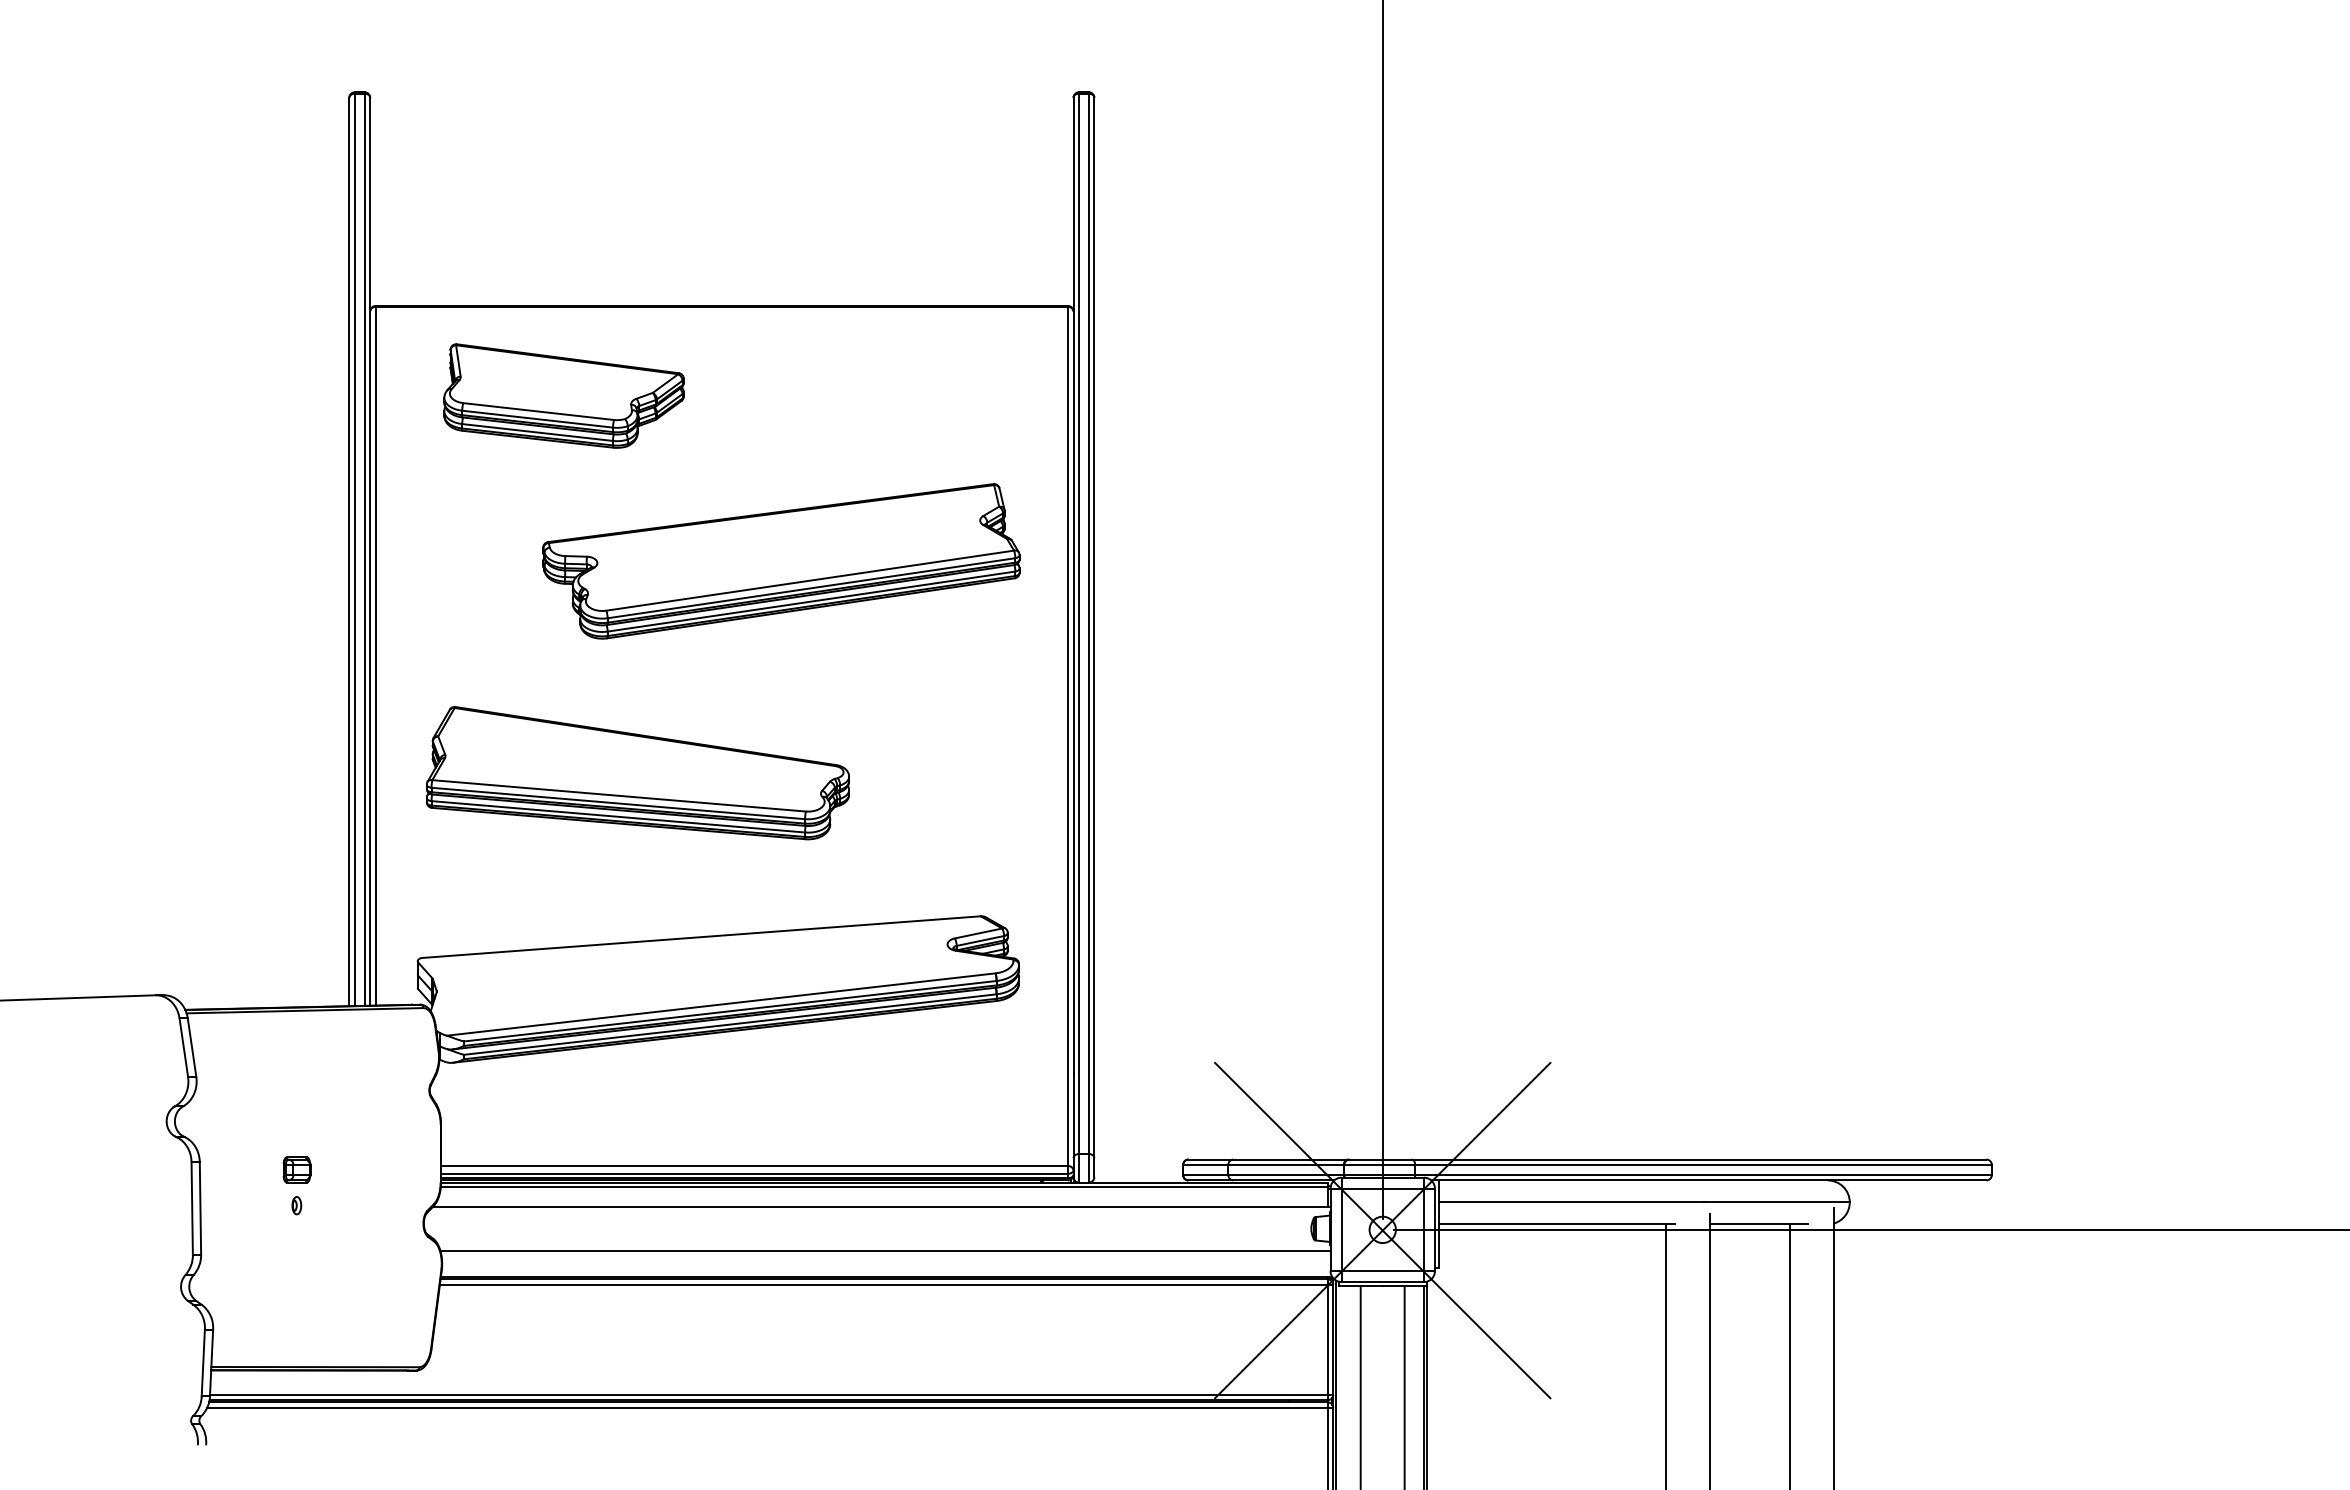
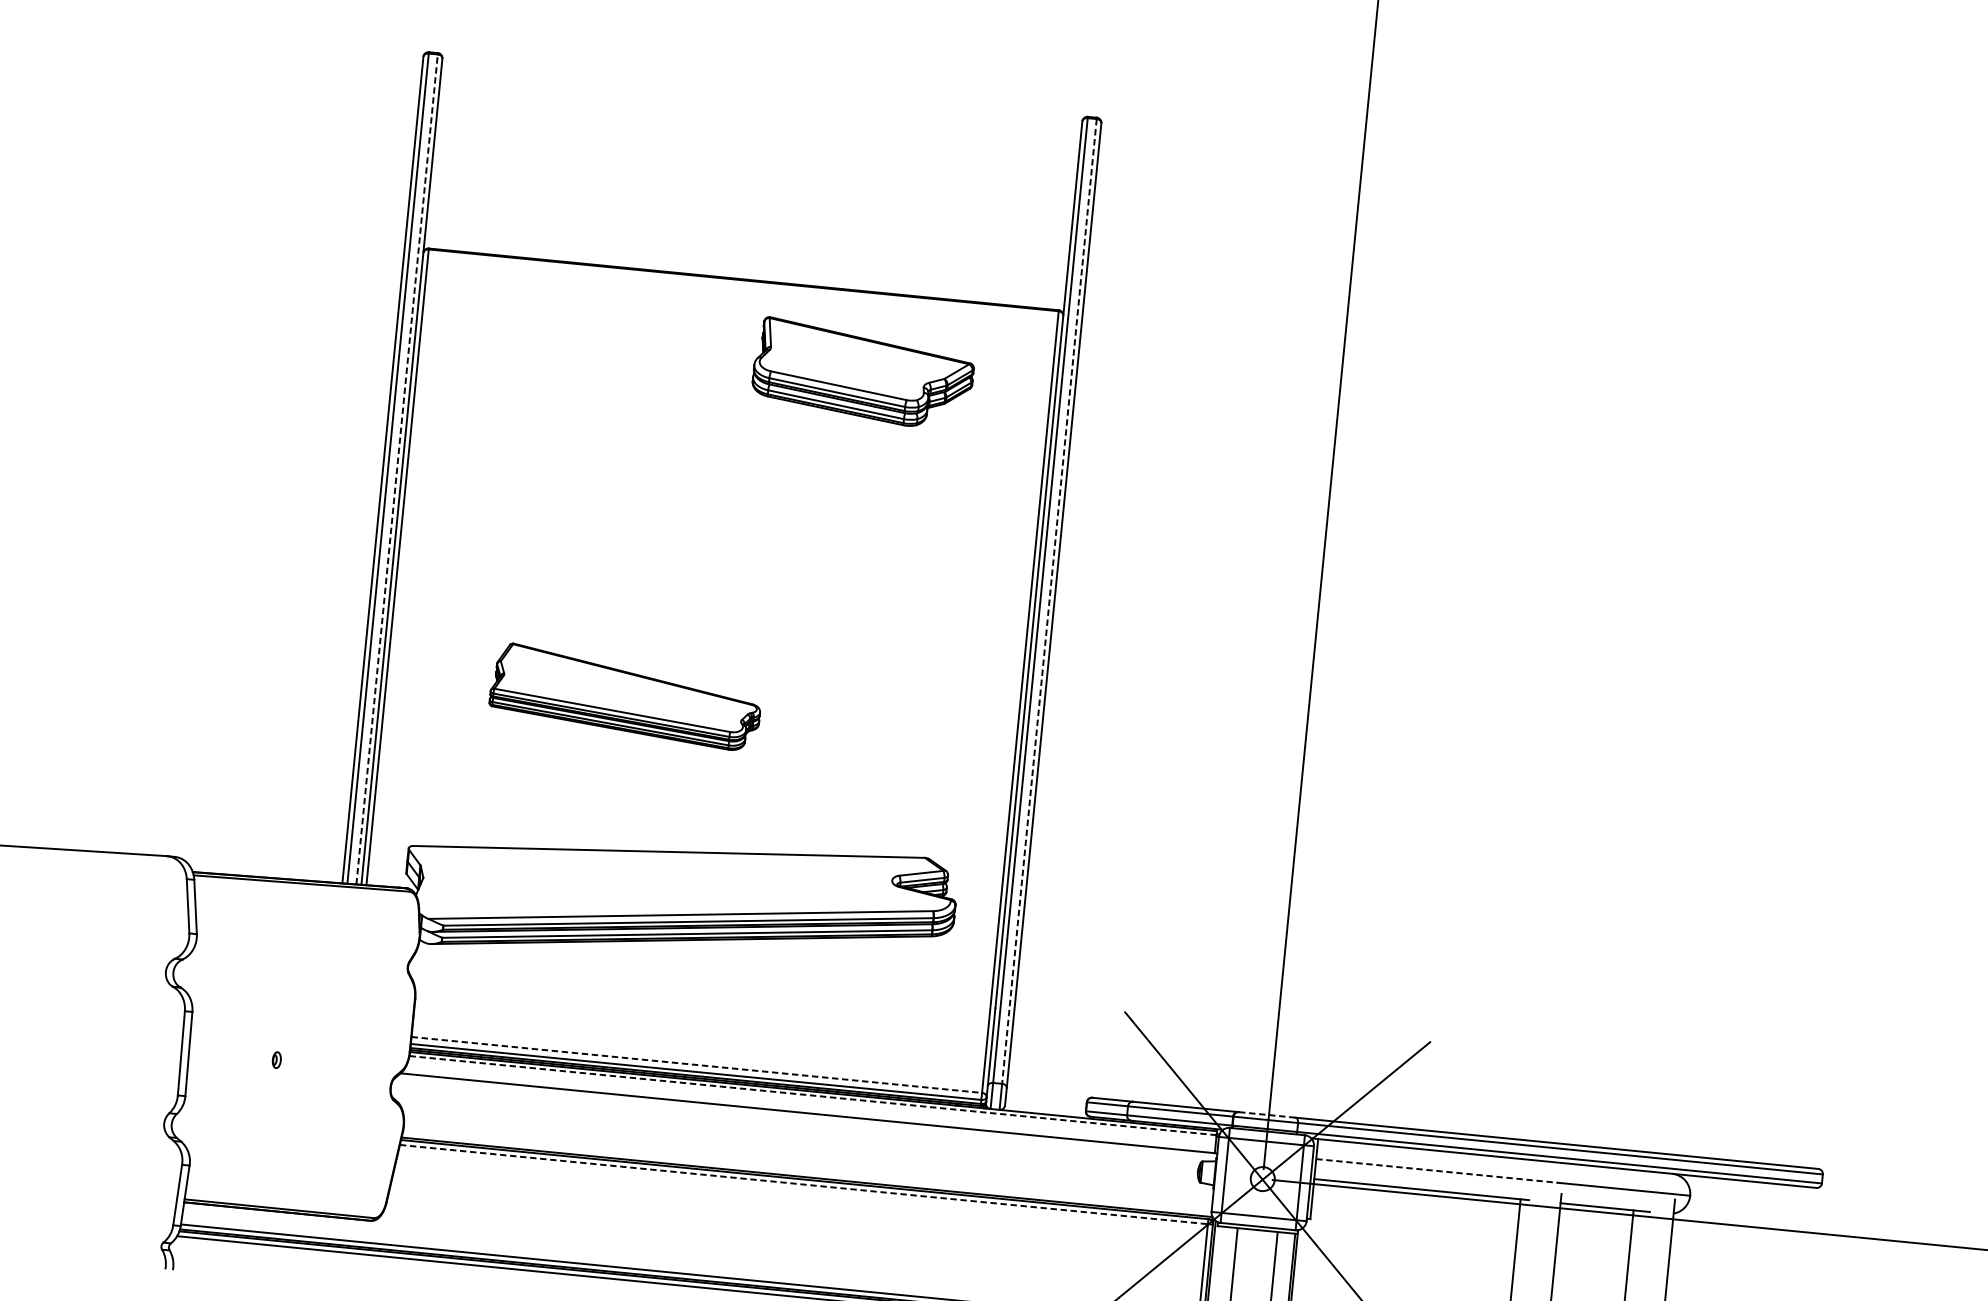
part: (563, 395) -> (862, 373), moved
line: (364, 549) -> (396, 469), solid -> dashed
part: (781, 561) -> (775, 517), removed
line: (1088, 624) -> (1049, 601), solid -> dashed
part: (637, 773) -> (625, 697), size x0.7
line: (1381, 1159) -> (1267, 1114), solid -> dashed
line: (755, 1166) -> (697, 1065), solid -> dashed
part: (296, 1169) -> (279, 1027), removed
line: (884, 1187) -> (813, 1096), solid -> dashed
line: (1571, 1202) -> (1436, 1171), solid -> dashed
line: (885, 1250) -> (808, 1153), removed
line: (883, 1284) -> (803, 1184), solid -> dashed

